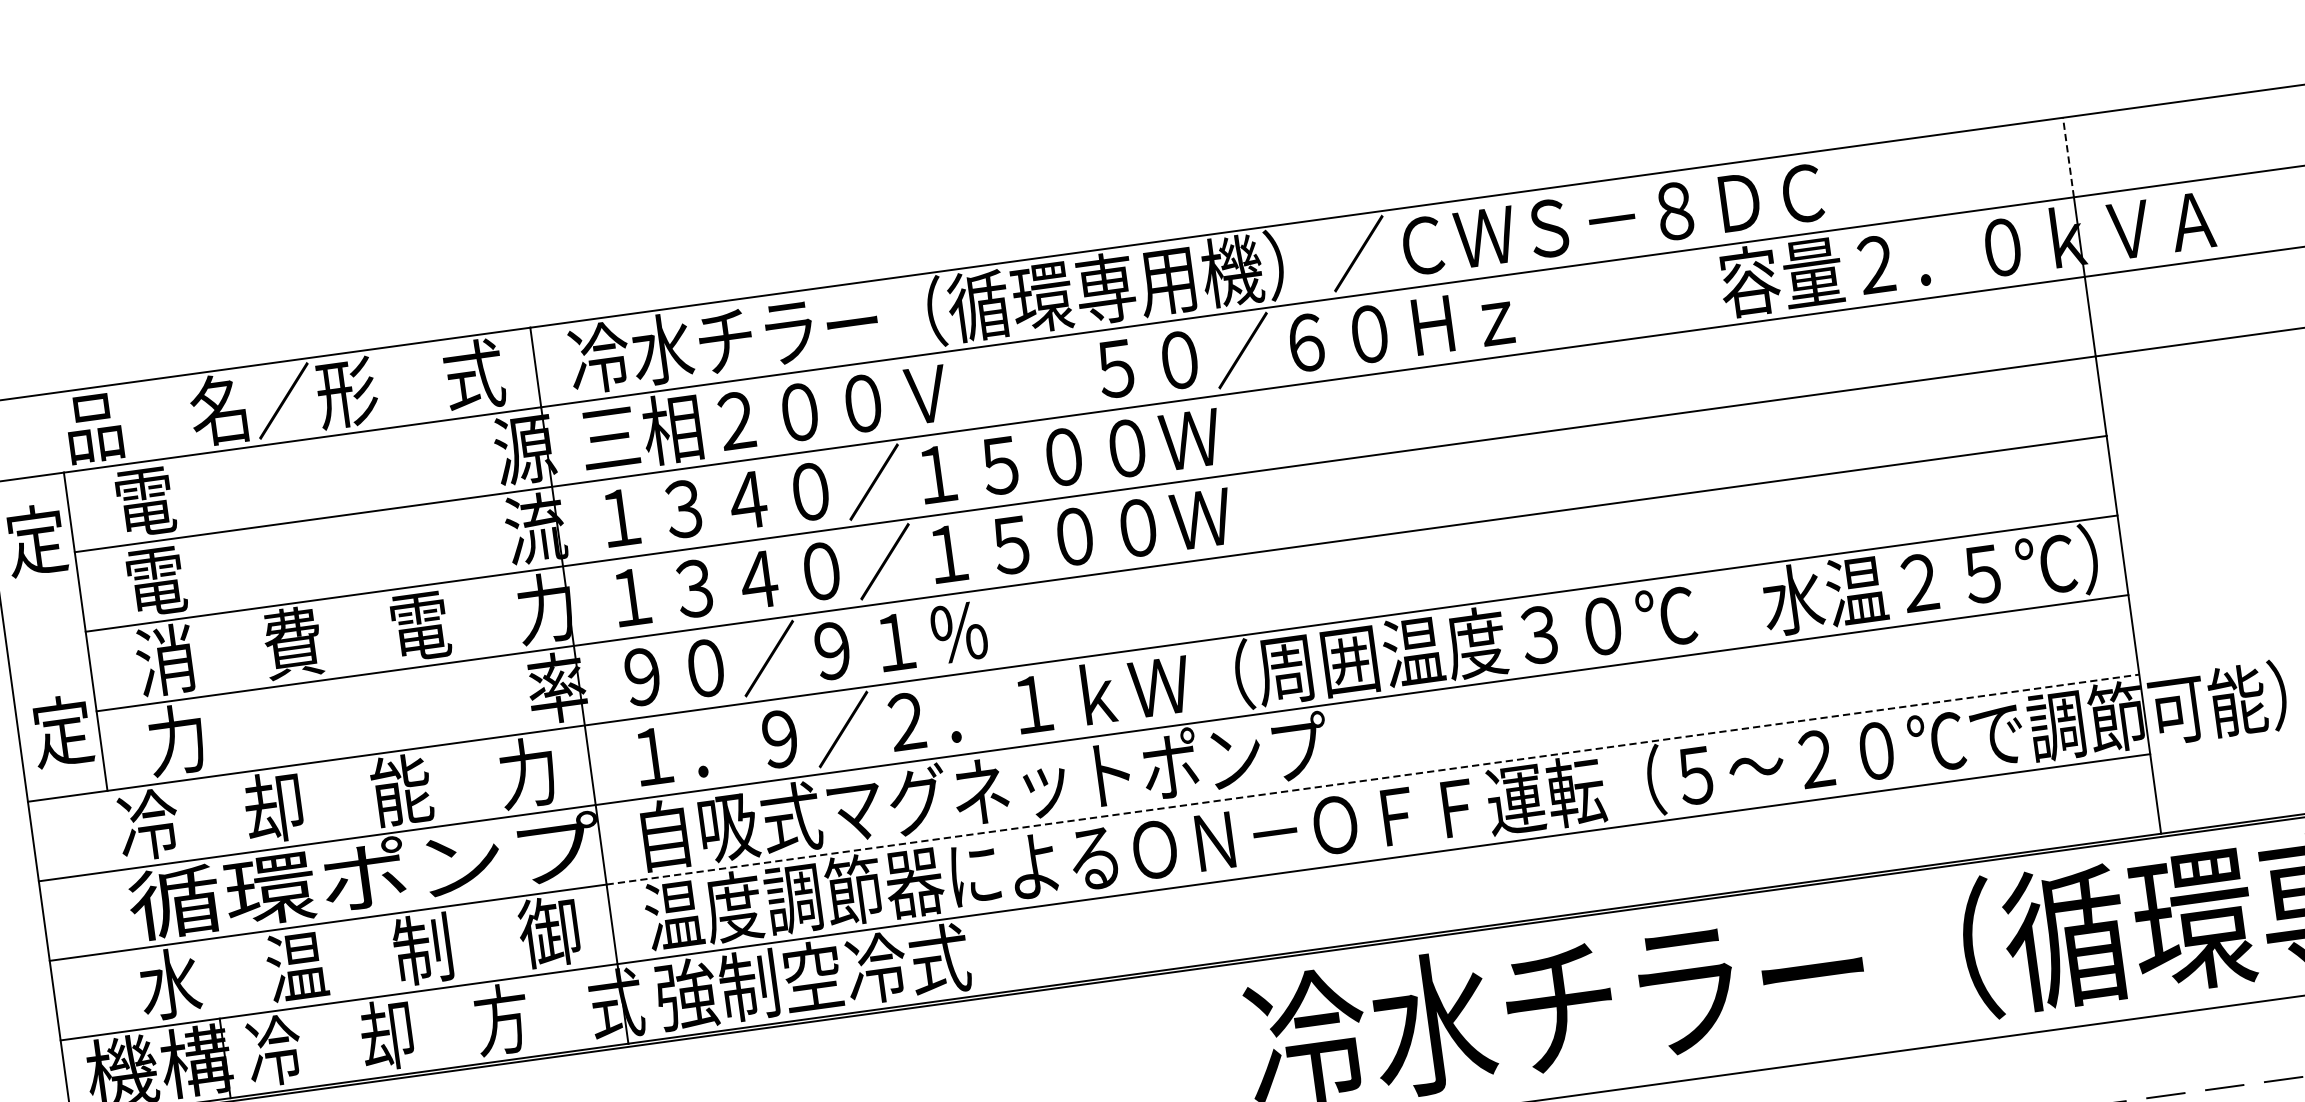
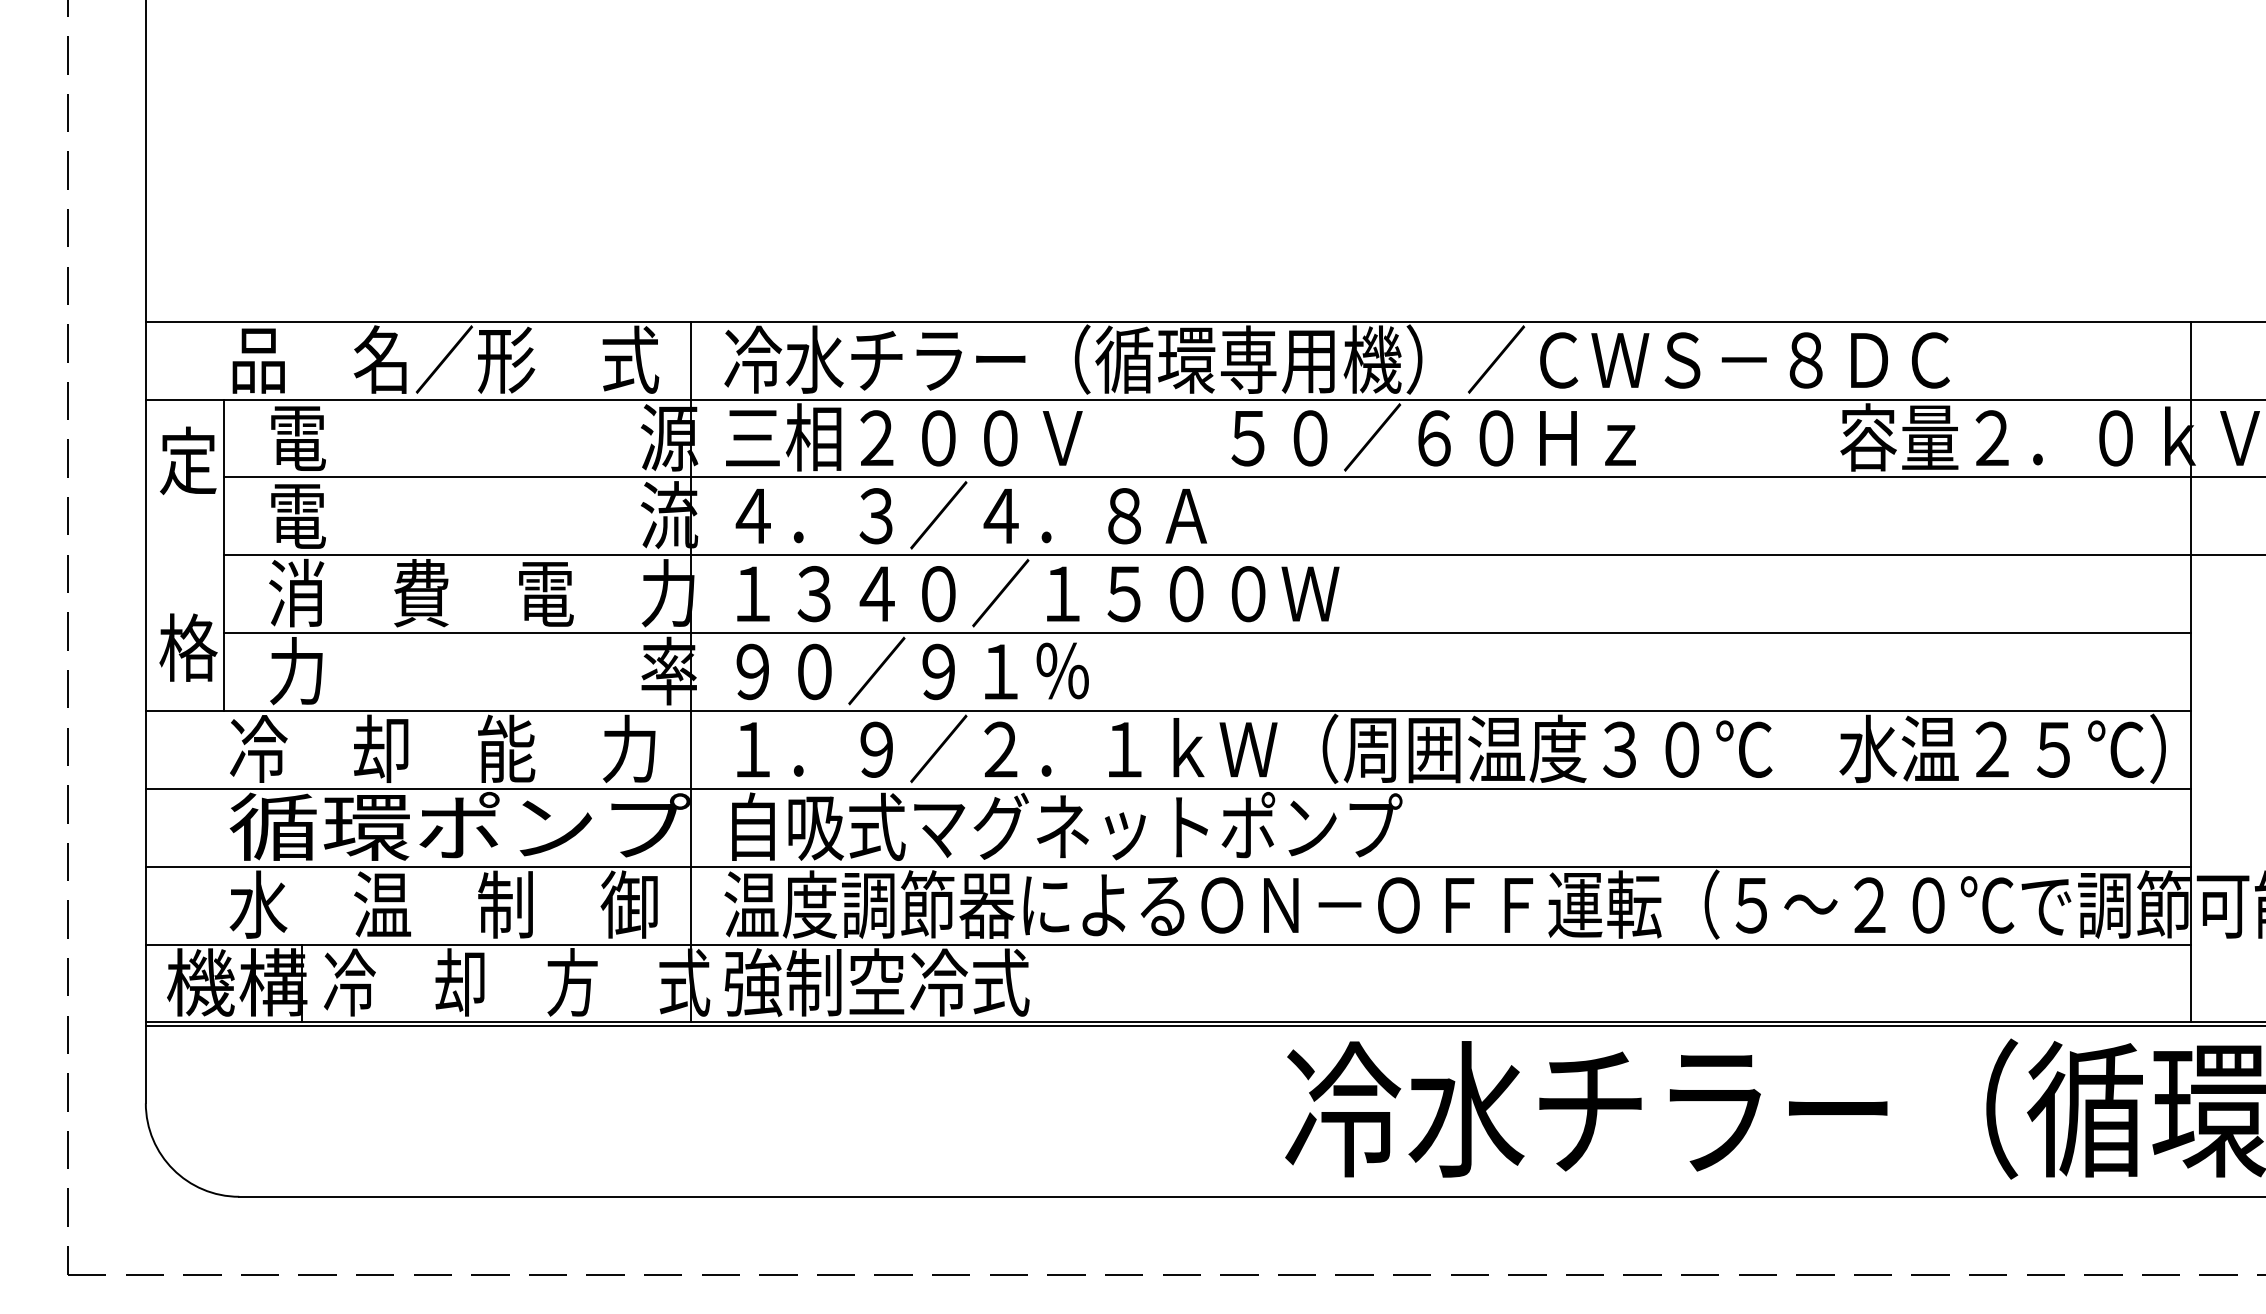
line: (2068, 157) -> (2190, 360), dashed -> solid
text: (911, 477) -> (1037, 515), １３４０／１５００Ｗ -> ４．３／４．８Ａ
text: (62, 730) -> (188, 647), 定 -> 格
line: (1373, 779) -> (1441, 866), dashed -> solid

